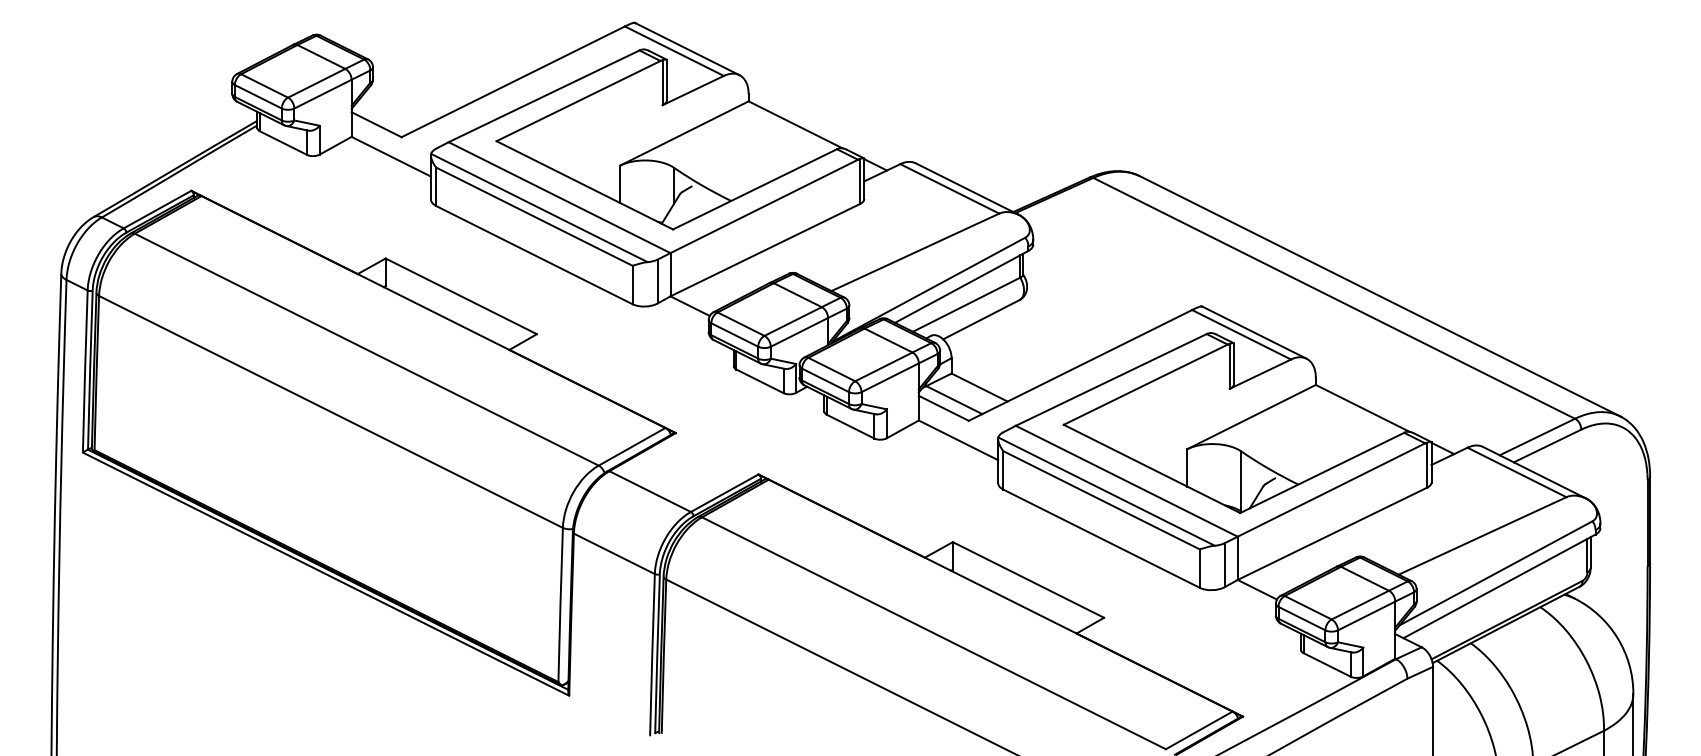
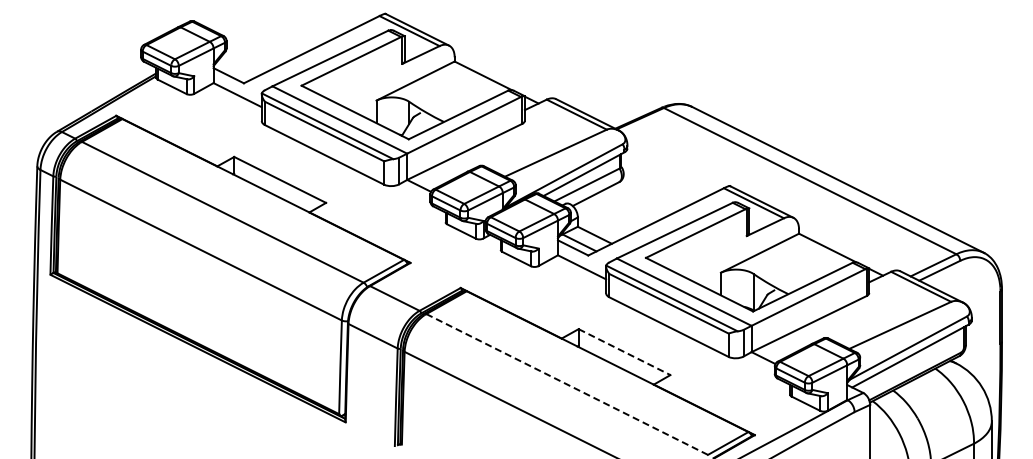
line: (1030, 580) -> (625, 352), solid -> dashed
line: (932, 633) -> (566, 384), solid -> dashed

